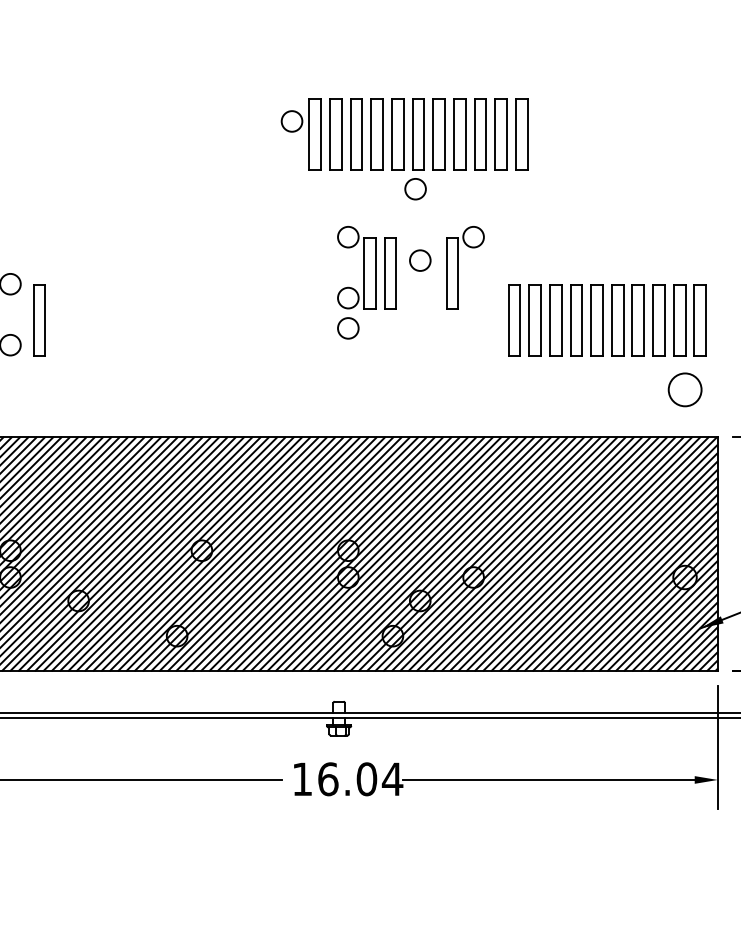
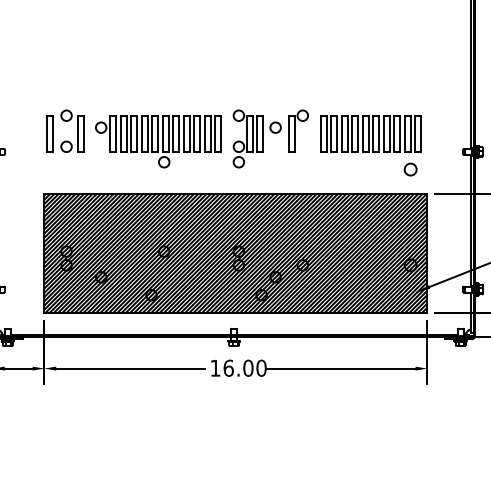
part: (404, 148) -> (158, 141), moved
part: (410, 281) -> (270, 138), moved
circle: (684, 389) -> (410, 169), size x0.71
text: (392, 777) -> (261, 367), 16.04 -> 16.00

